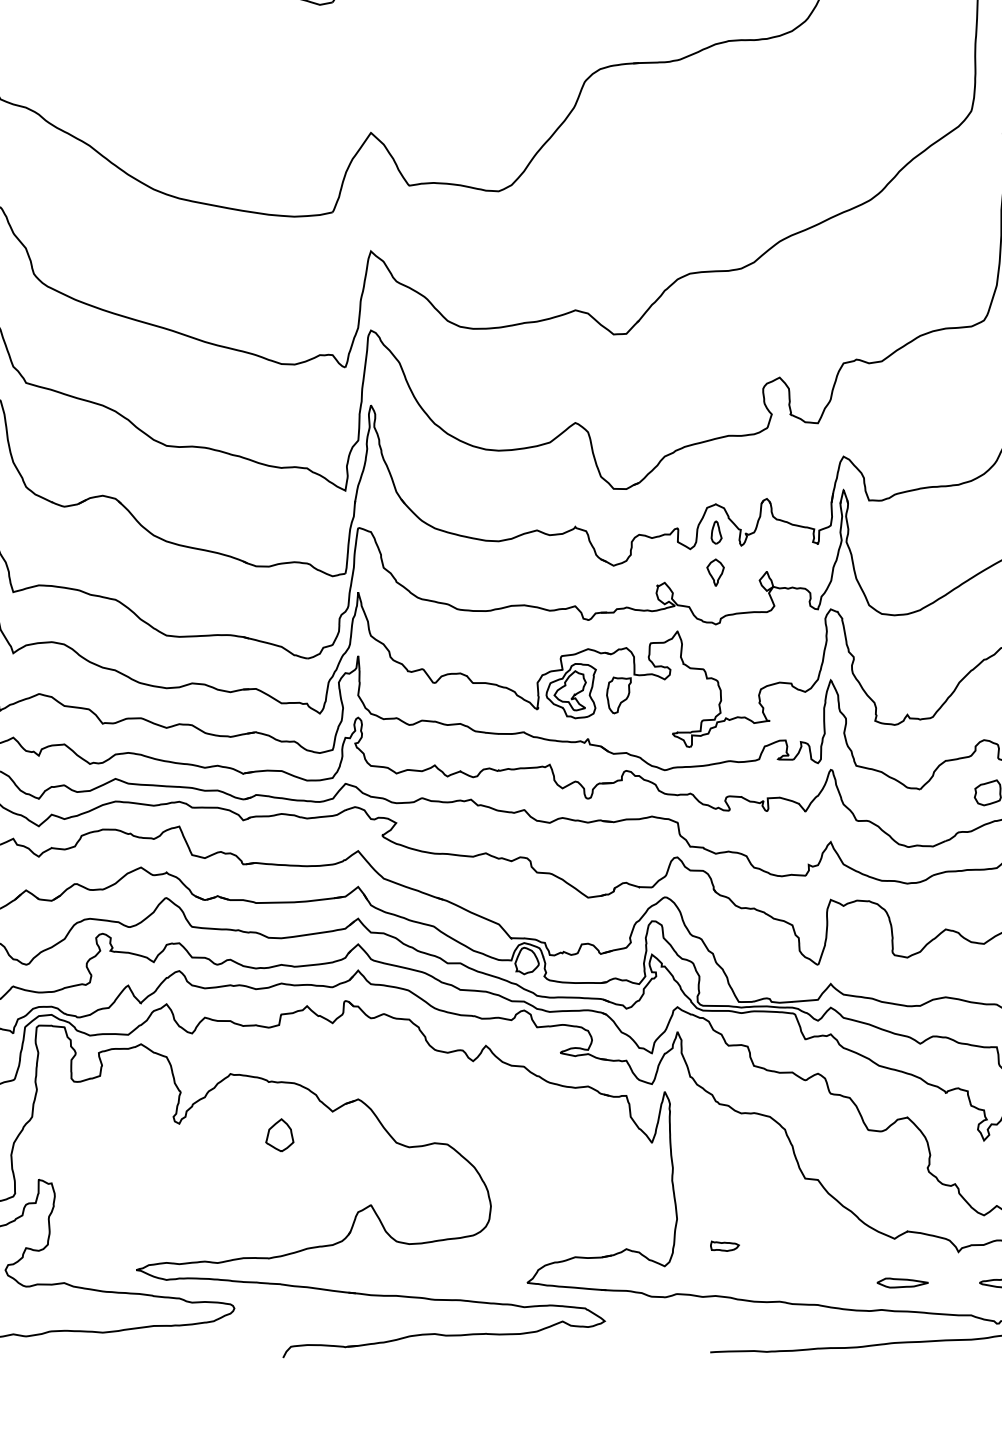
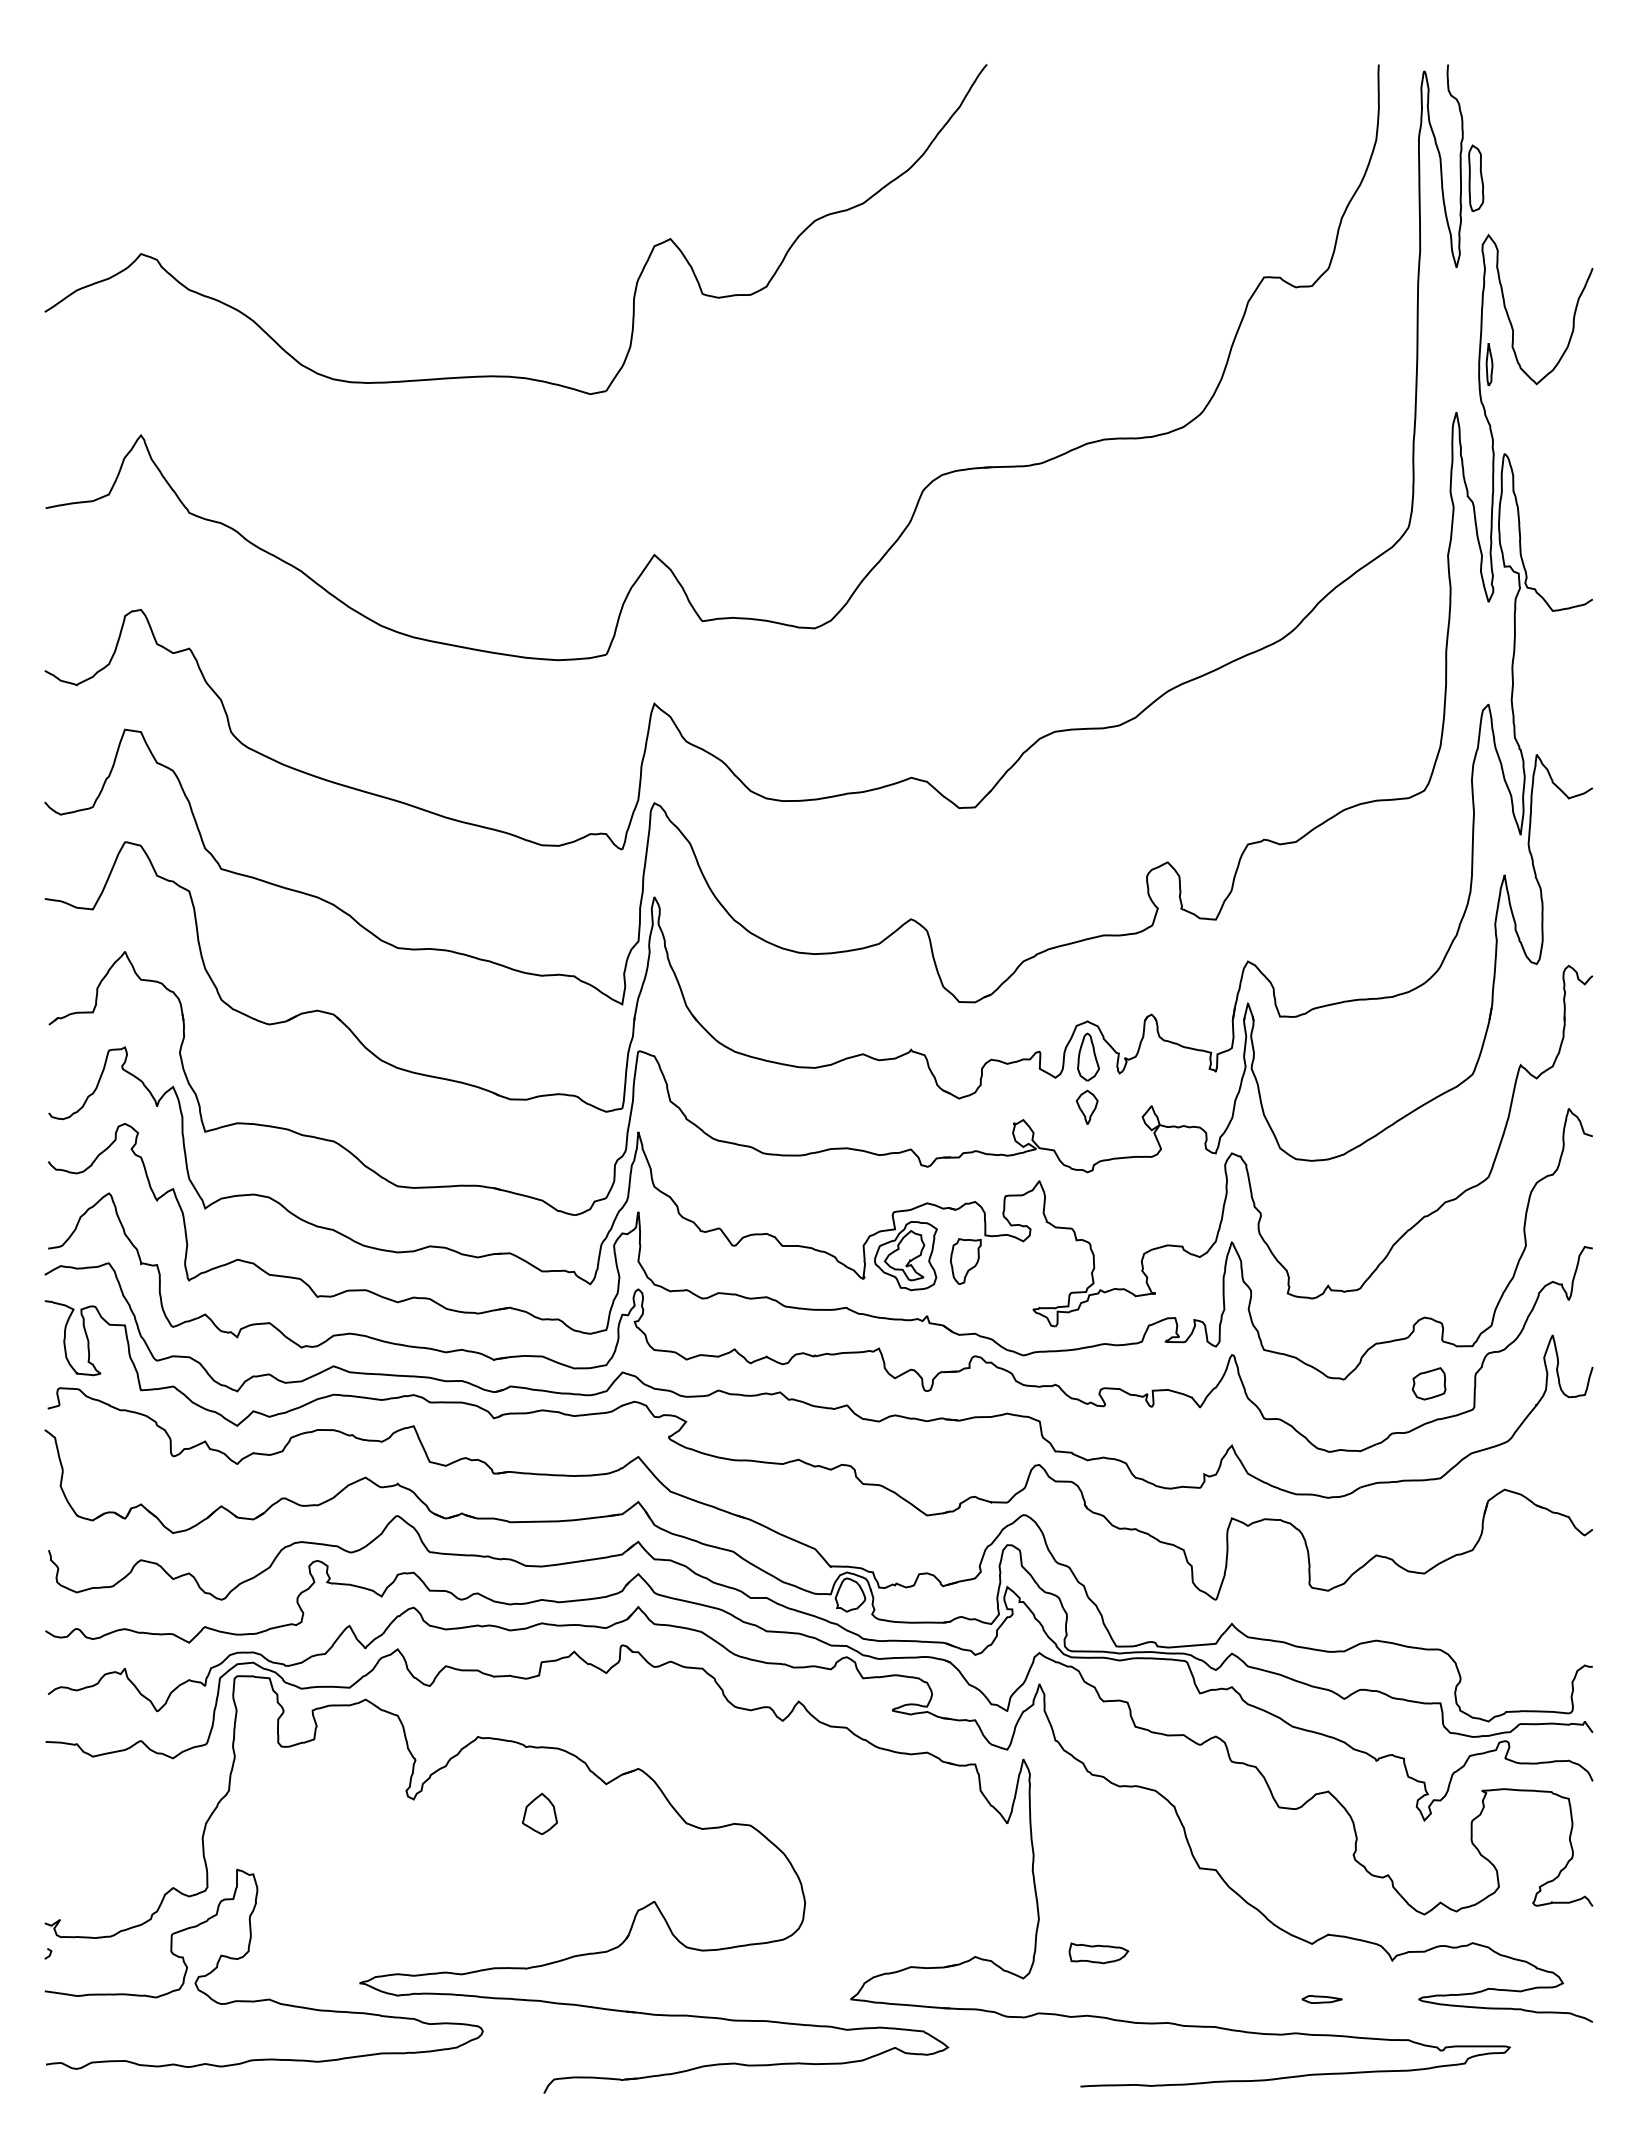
part: (716, 532) -> (1088, 1056), size x1.67
part: (724, 1246) -> (1098, 1953), size x1.67
part: (902, 1283) -> (1321, 1999), size x0.62

